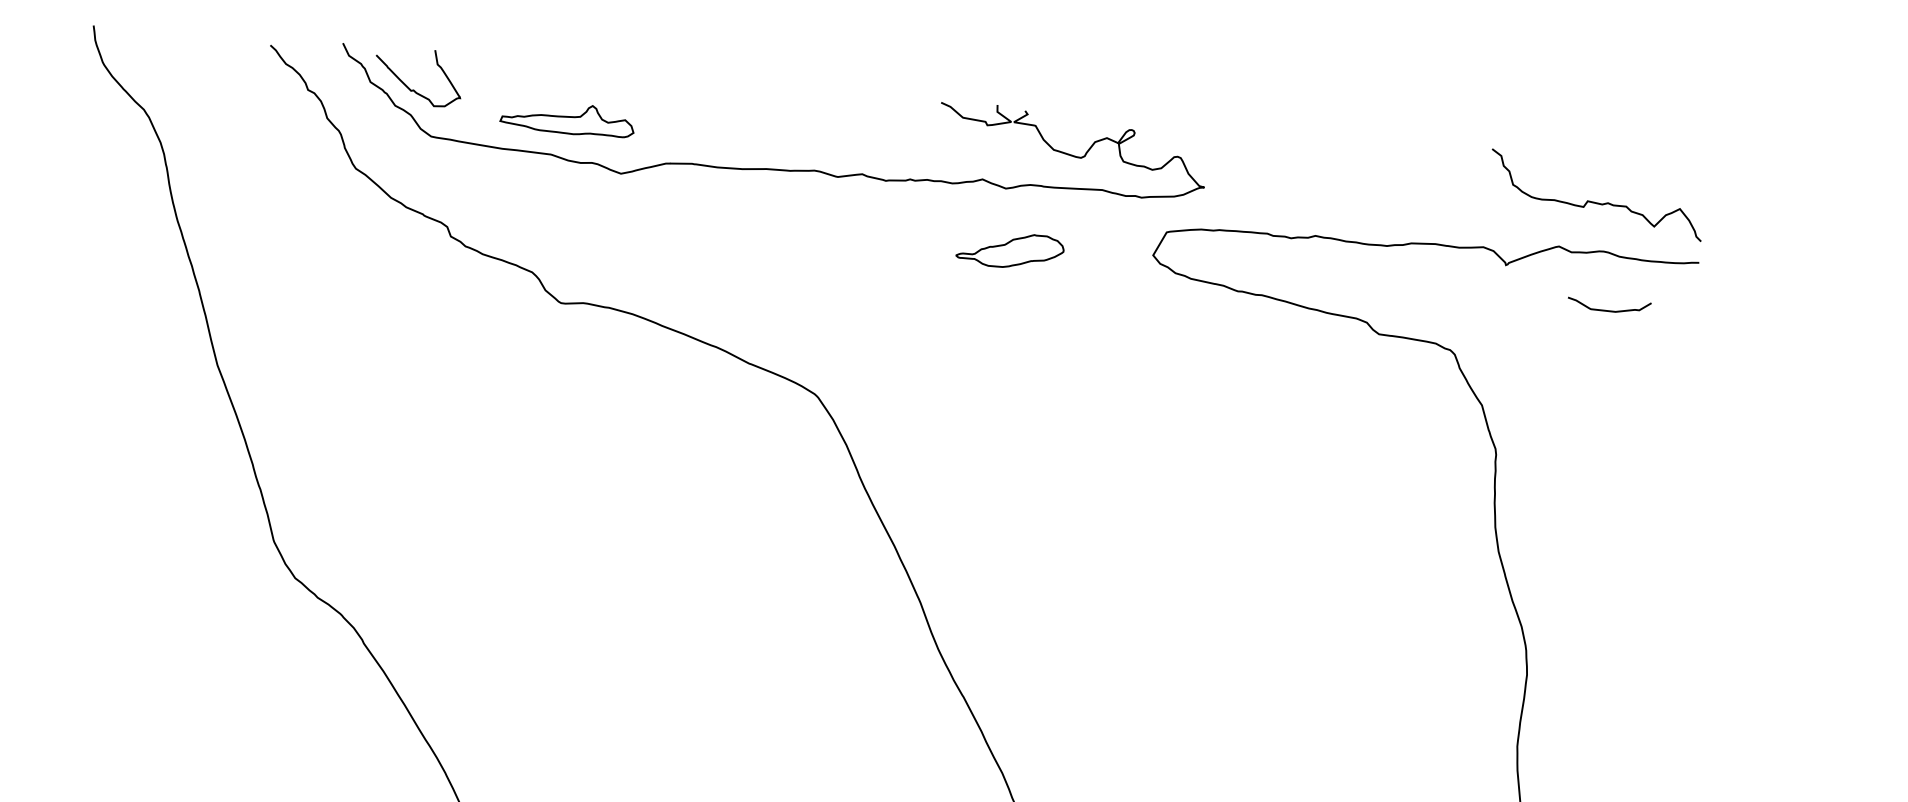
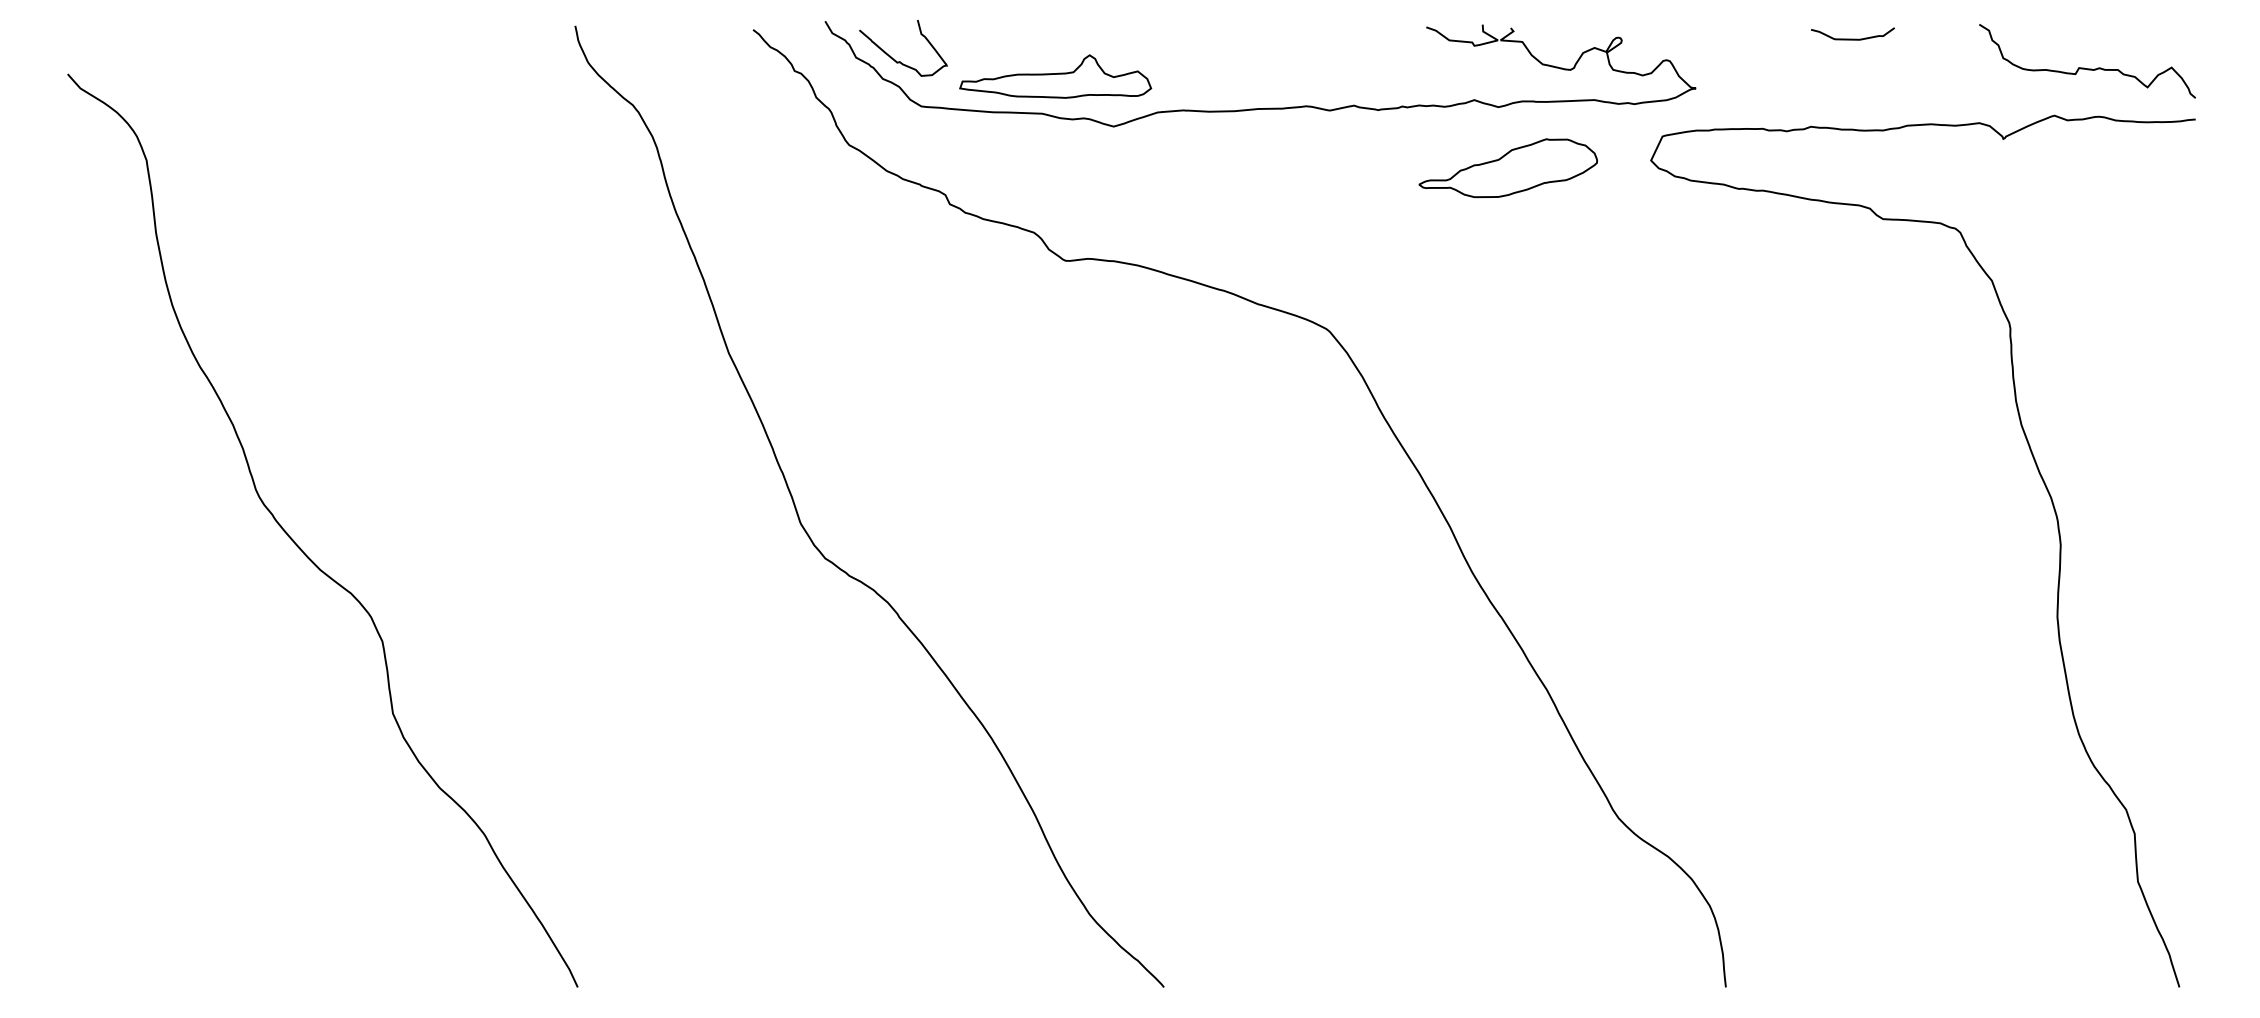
part: (567, 118) -> (1055, 76), size x1.43
part: (1009, 250) -> (1507, 168), size x1.67
curve: (1608, 309) -> (1852, 38), moved

